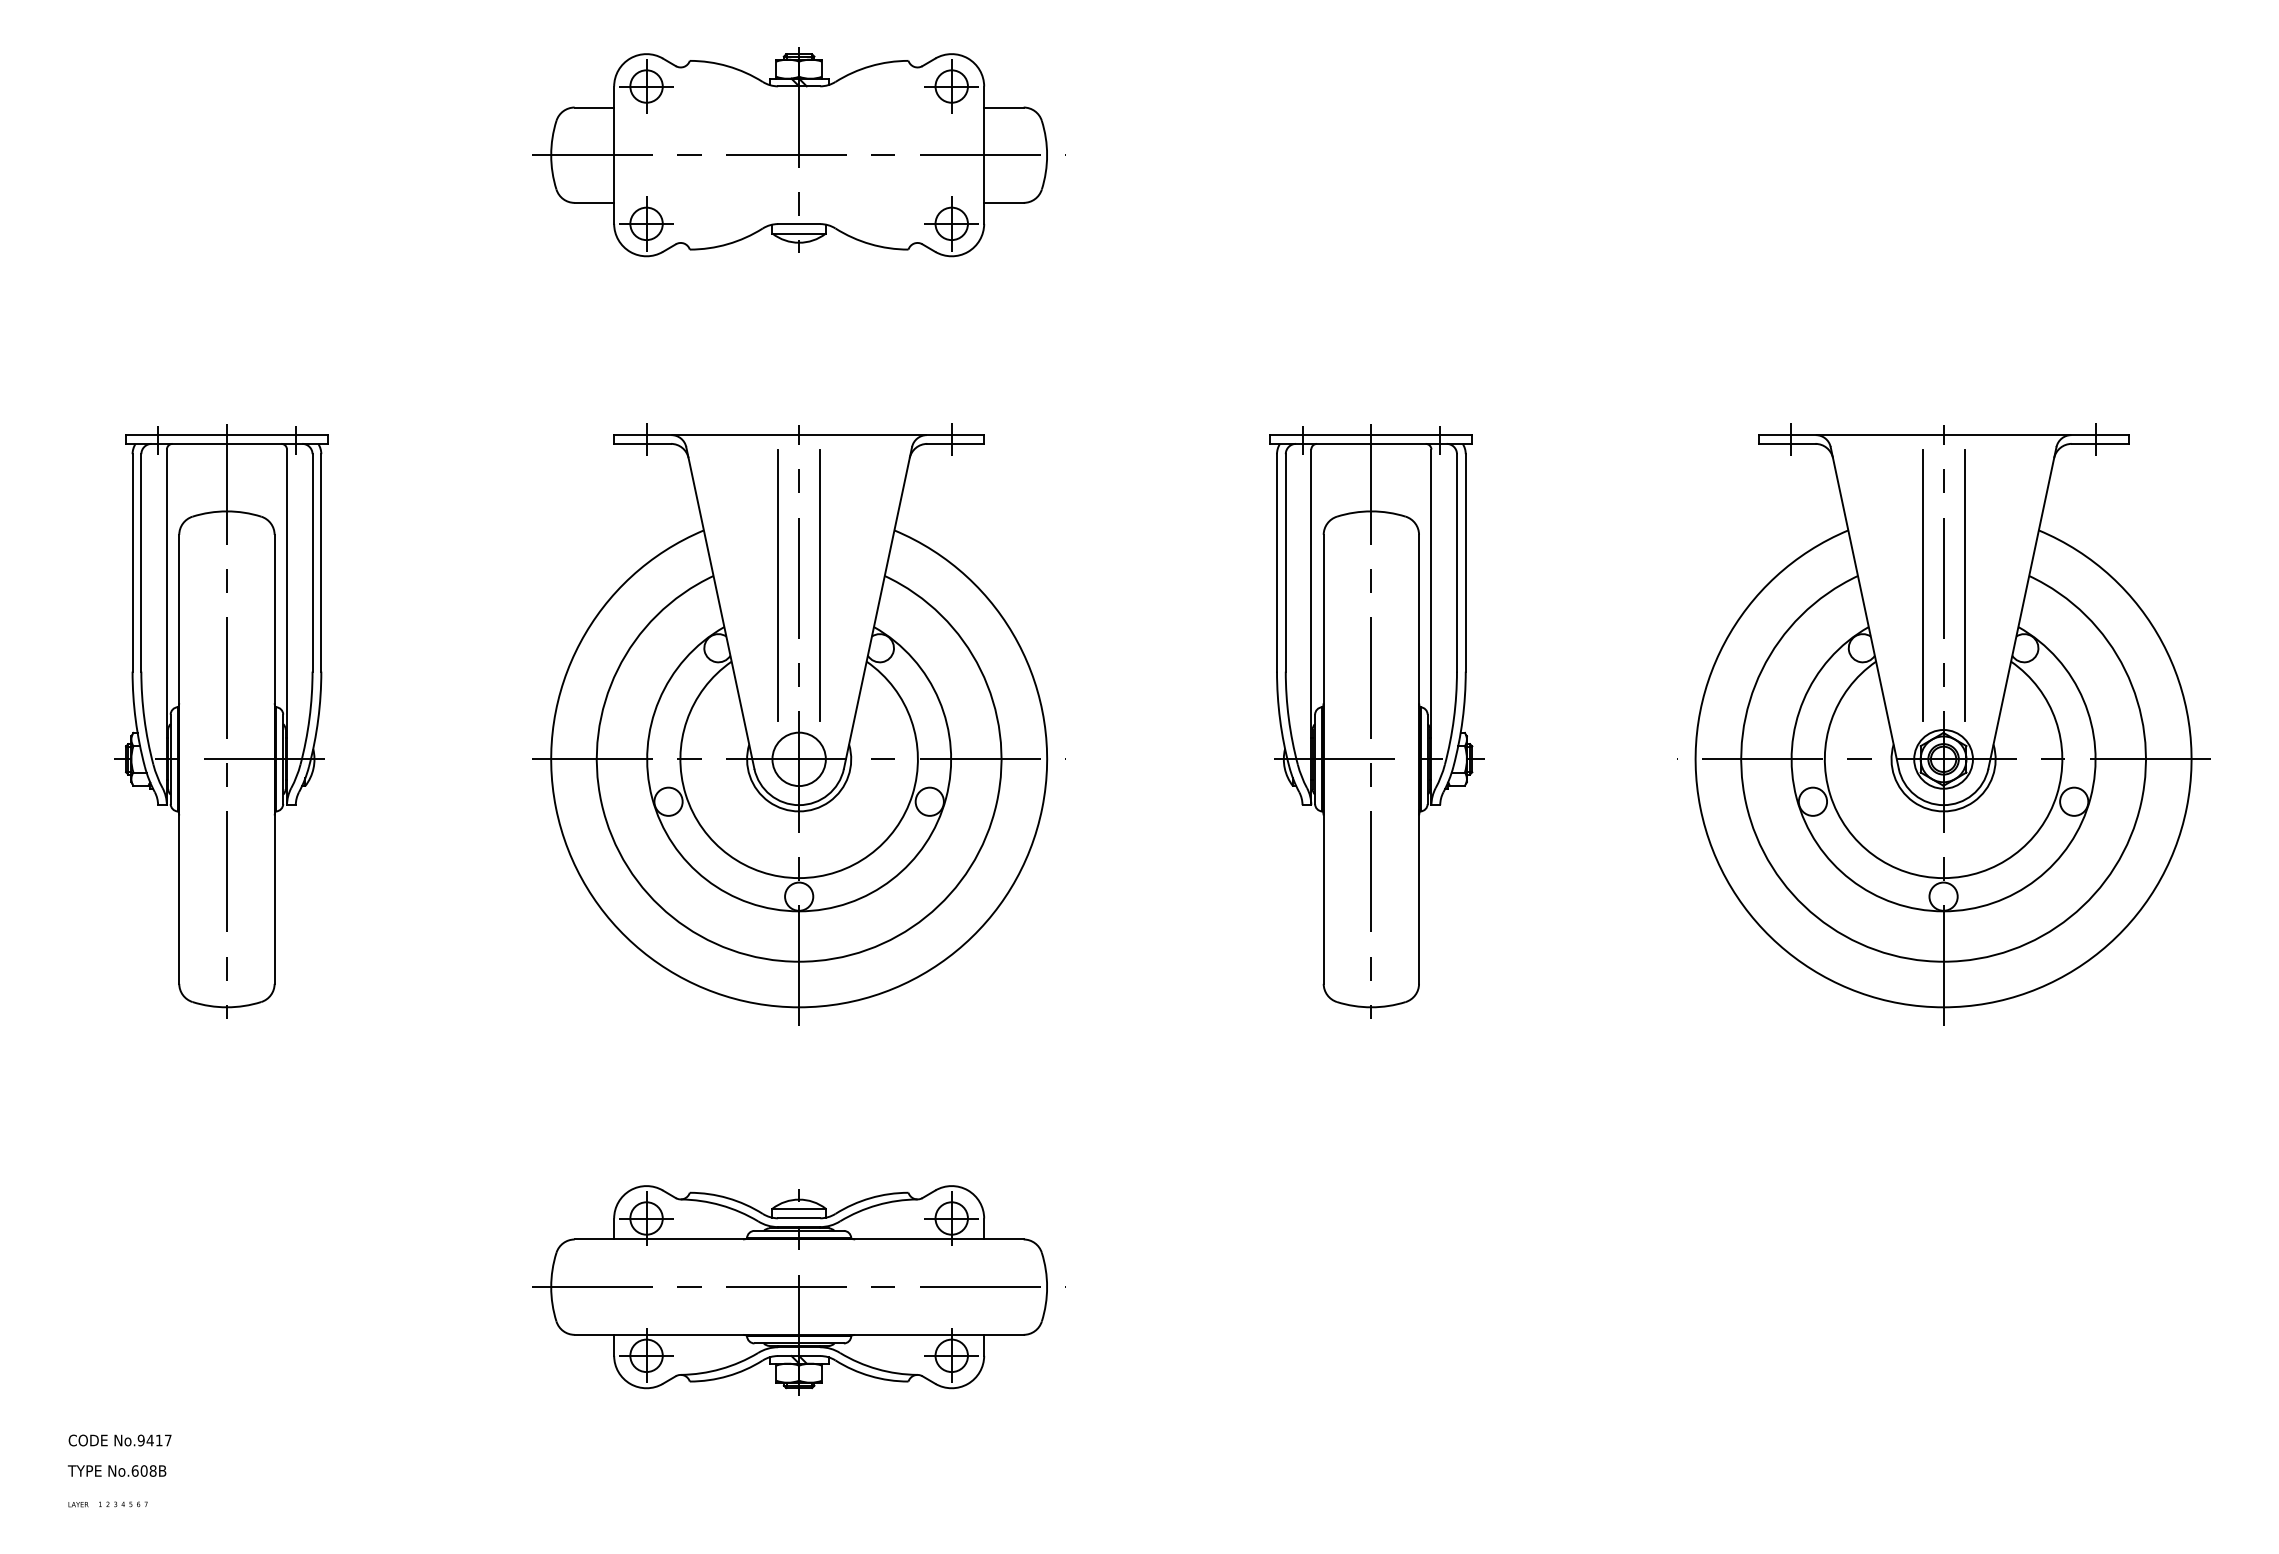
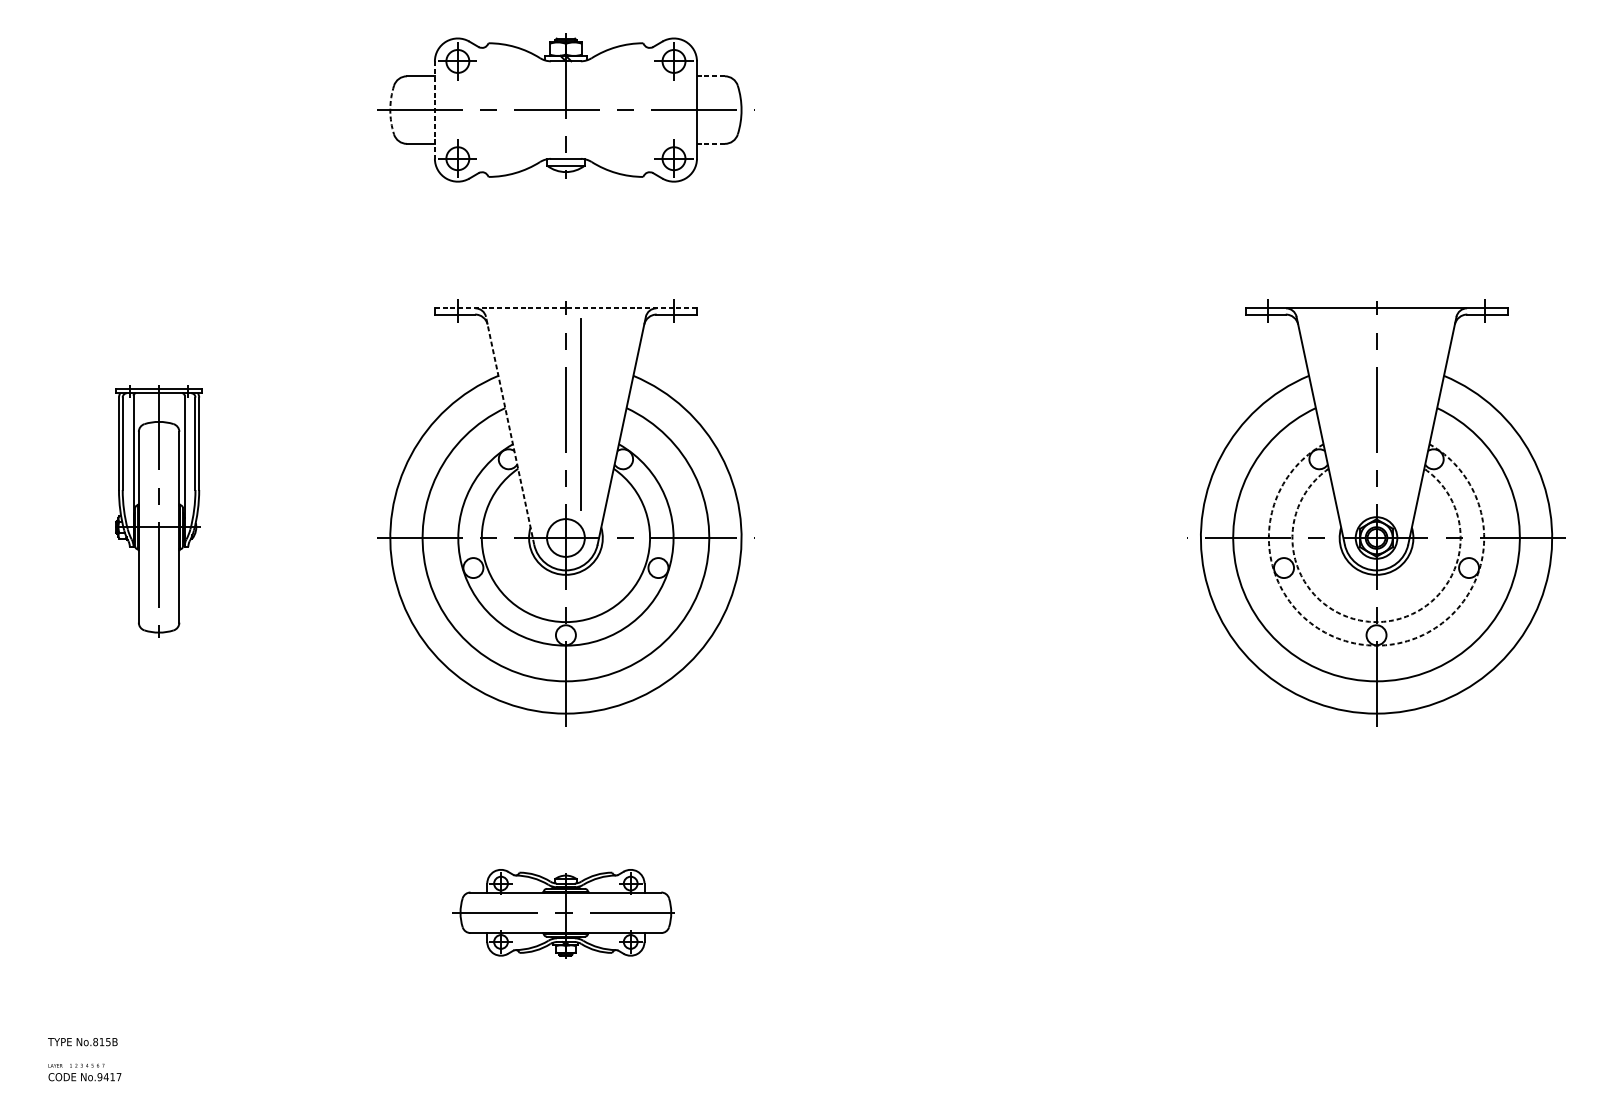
line: (1003, 107) -> (710, 76), solid -> dashed
arc: (551, 155) -> (390, 110), solid -> dashed
line: (614, 155) -> (435, 110), solid -> dashed
line: (1003, 202) -> (710, 143), solid -> dashed
line: (799, 435) -> (566, 308), solid -> dashed
line: (778, 584) -> (551, 414), removed
line: (1922, 584) -> (1361, 414), removed
line: (1964, 584) -> (1391, 414), removed
line: (720, 607) -> (510, 430), solid -> dashed
part: (221, 721) -> (156, 511), size x0.6
part: (1376, 721) -> (974, 511), removed
arc: (1943, 878) -> (1376, 622), solid -> dashed
arc: (1943, 911) -> (1376, 645), solid -> dashed
part: (798, 1290) -> (565, 914), size x0.6
text: (119, 1440) -> (84, 1077), moved
text: (143, 1470) -> (101, 1041), No.608B -> No.815B

